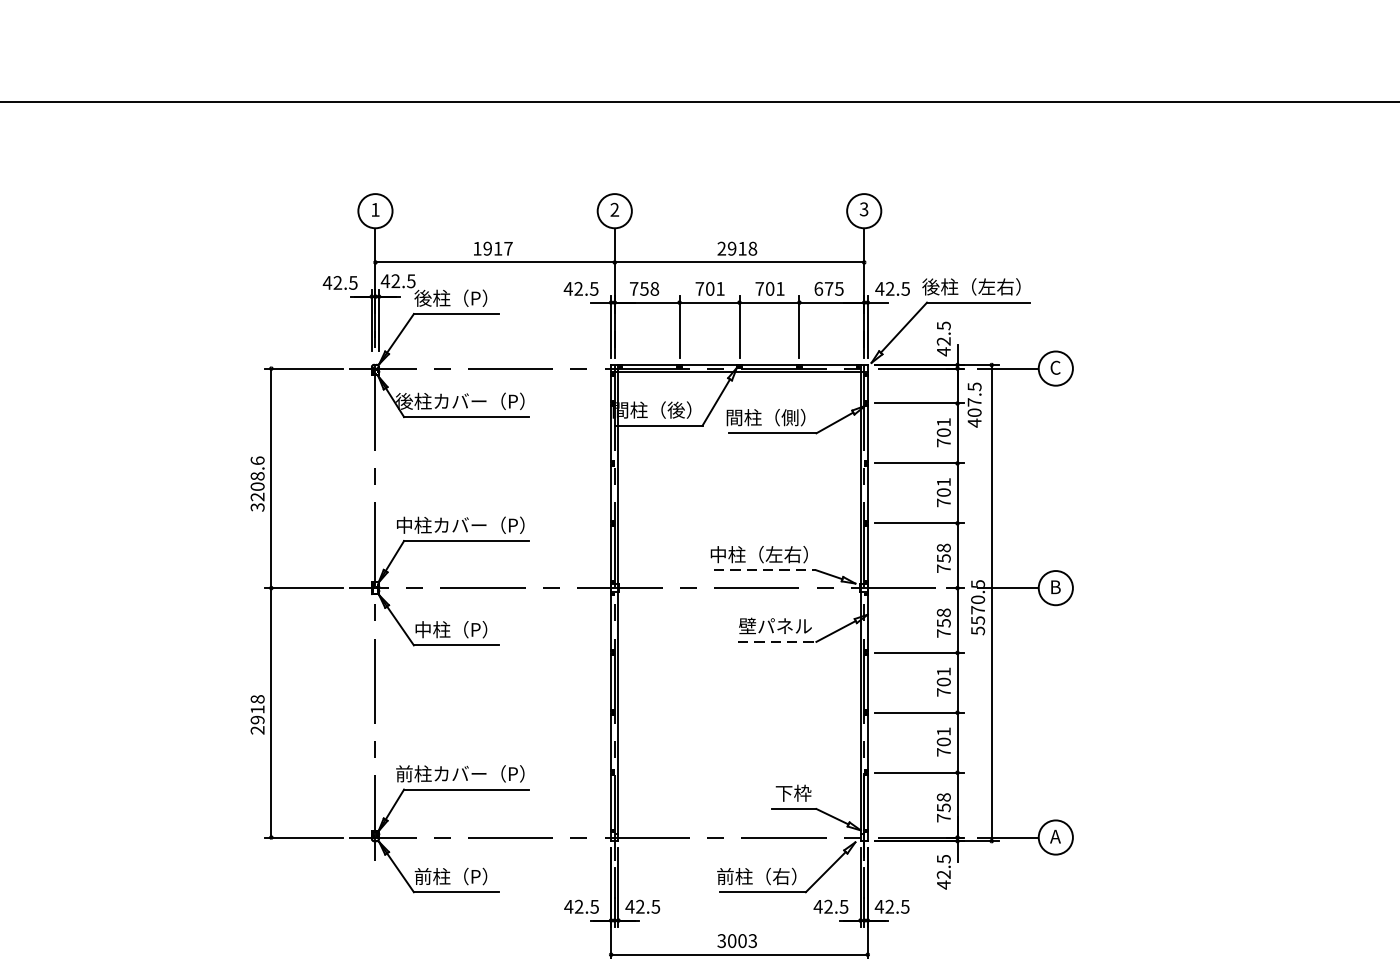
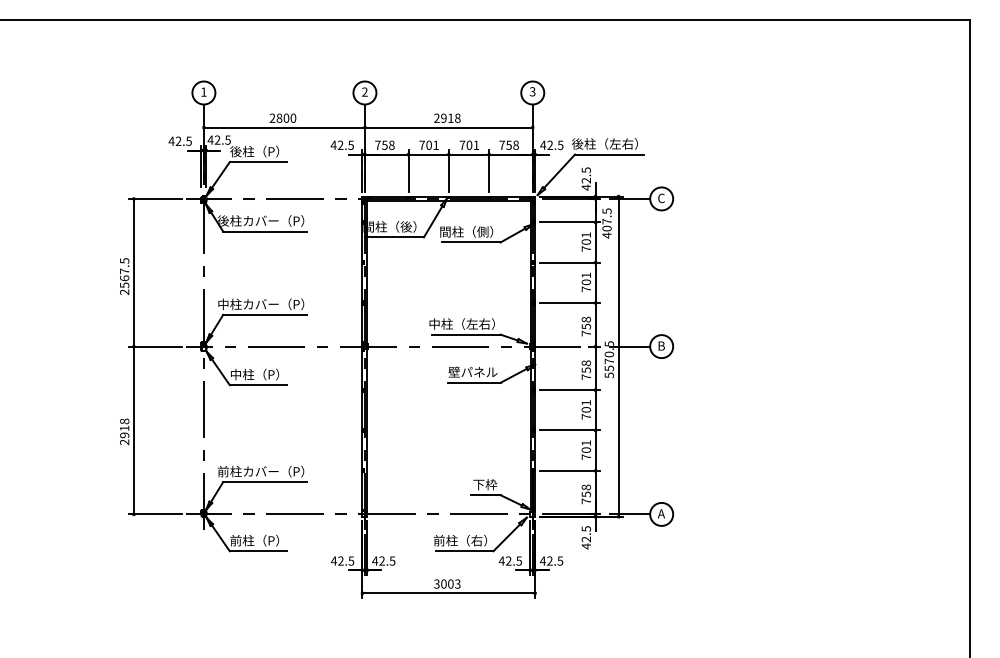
text: (492, 247) -> (282, 117), 1917 -> 2800
text: (828, 287) -> (508, 144), 675 -> 758
text: (257, 483) -> (124, 276), 3208.6 -> 2567.5
line: (765, 570) -> (466, 334), dashed -> solid
line: (777, 641) -> (474, 382), dashed -> solid

